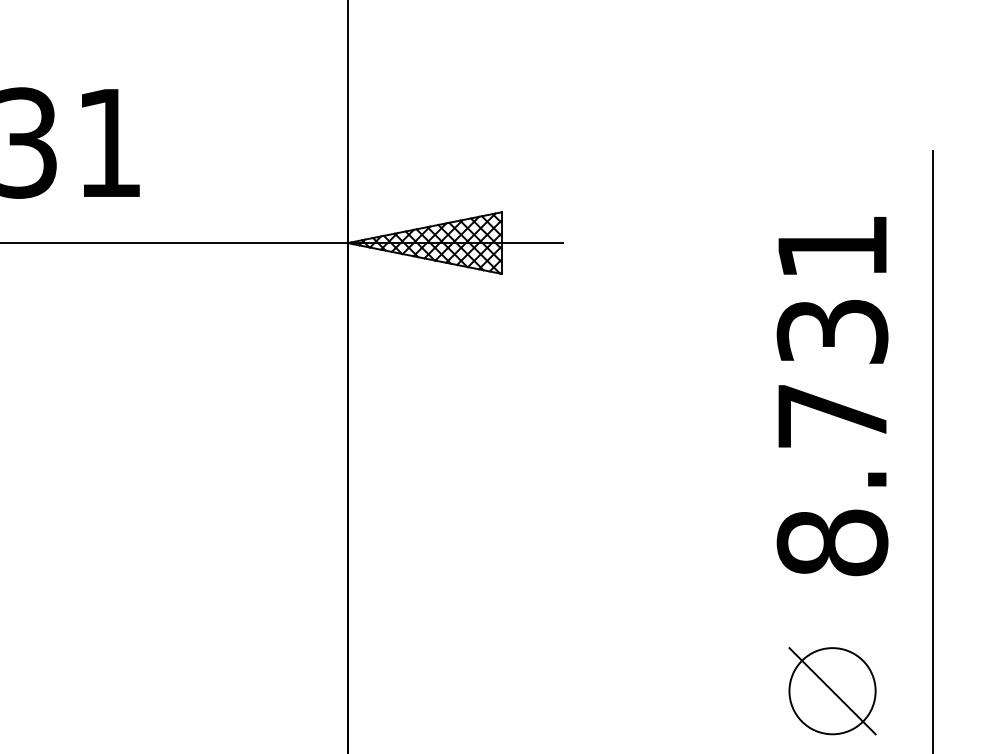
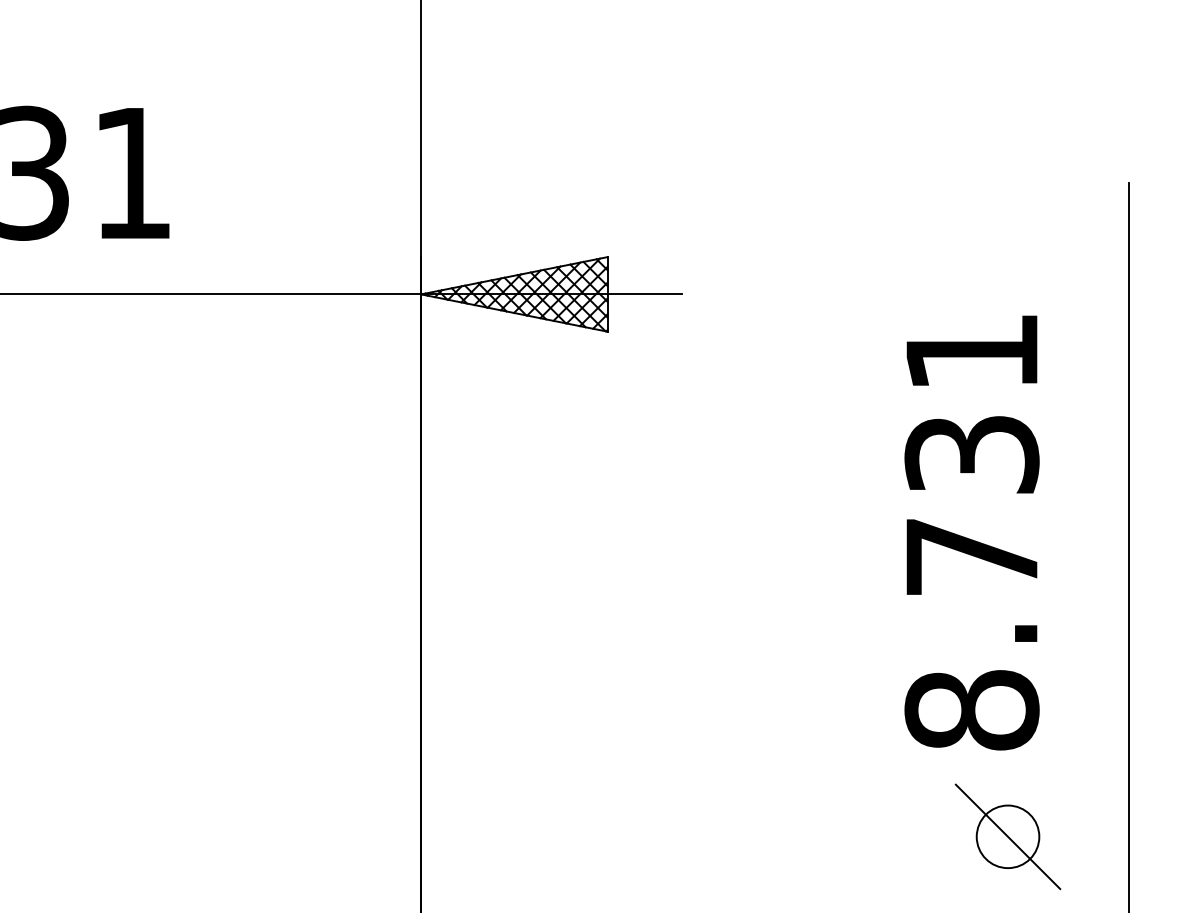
text: (832, 396) -> (971, 532), moved
circle: (832, 690) -> (1007, 836), size x0.6

